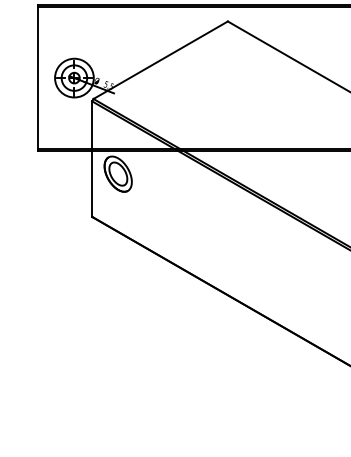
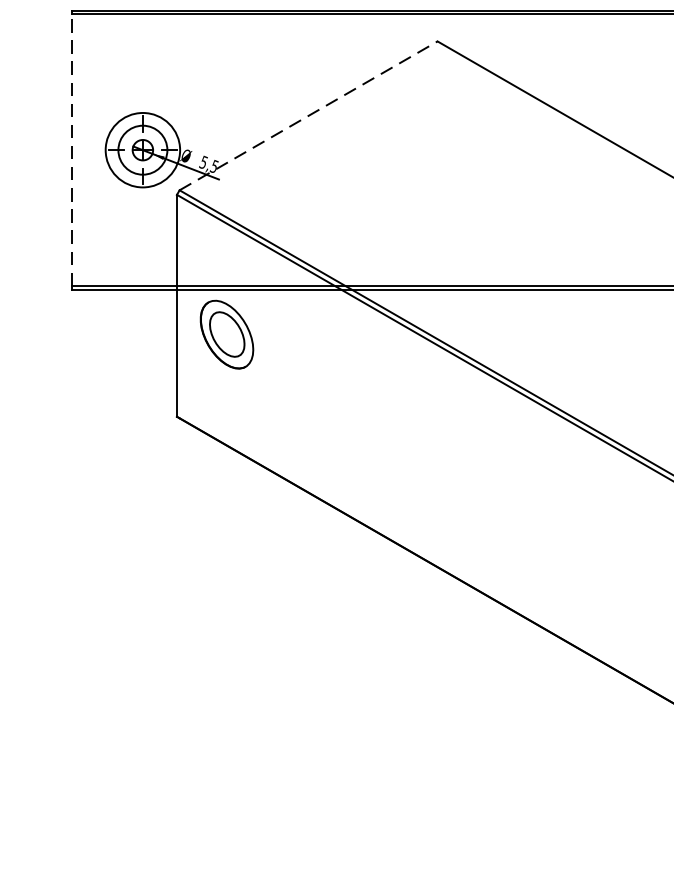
line: (160, 60) -> (308, 116), solid -> dashed
line: (37, 78) -> (71, 150), solid -> dashed

